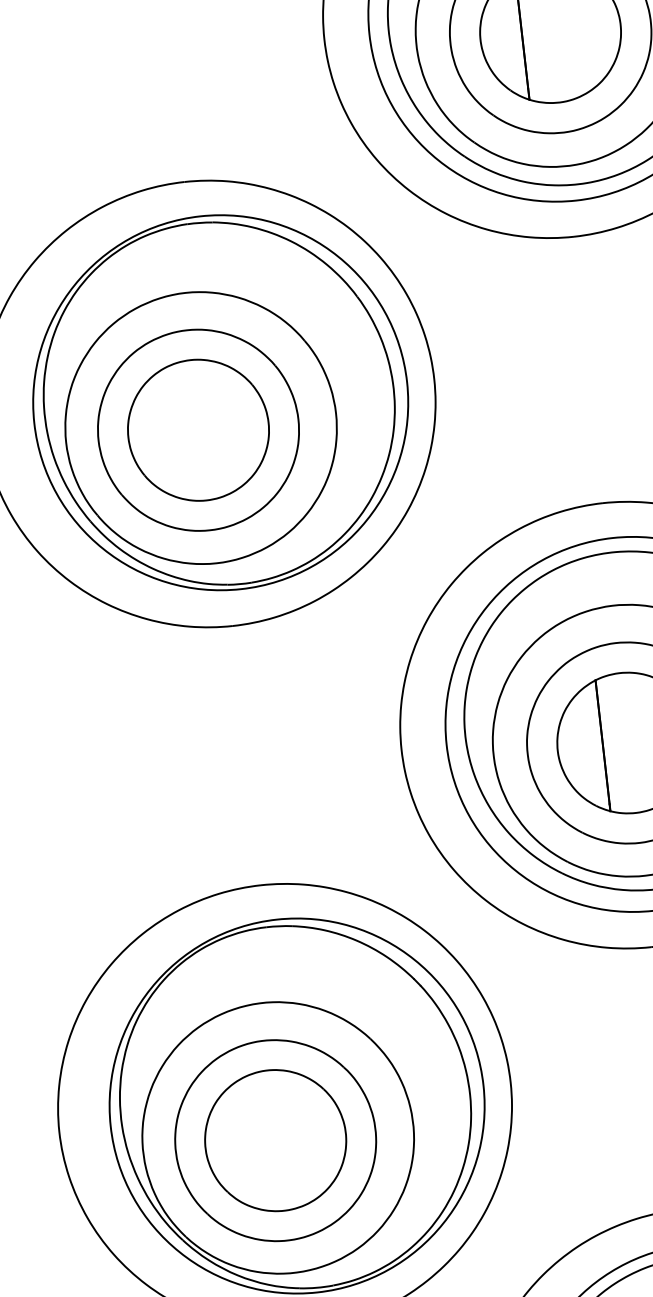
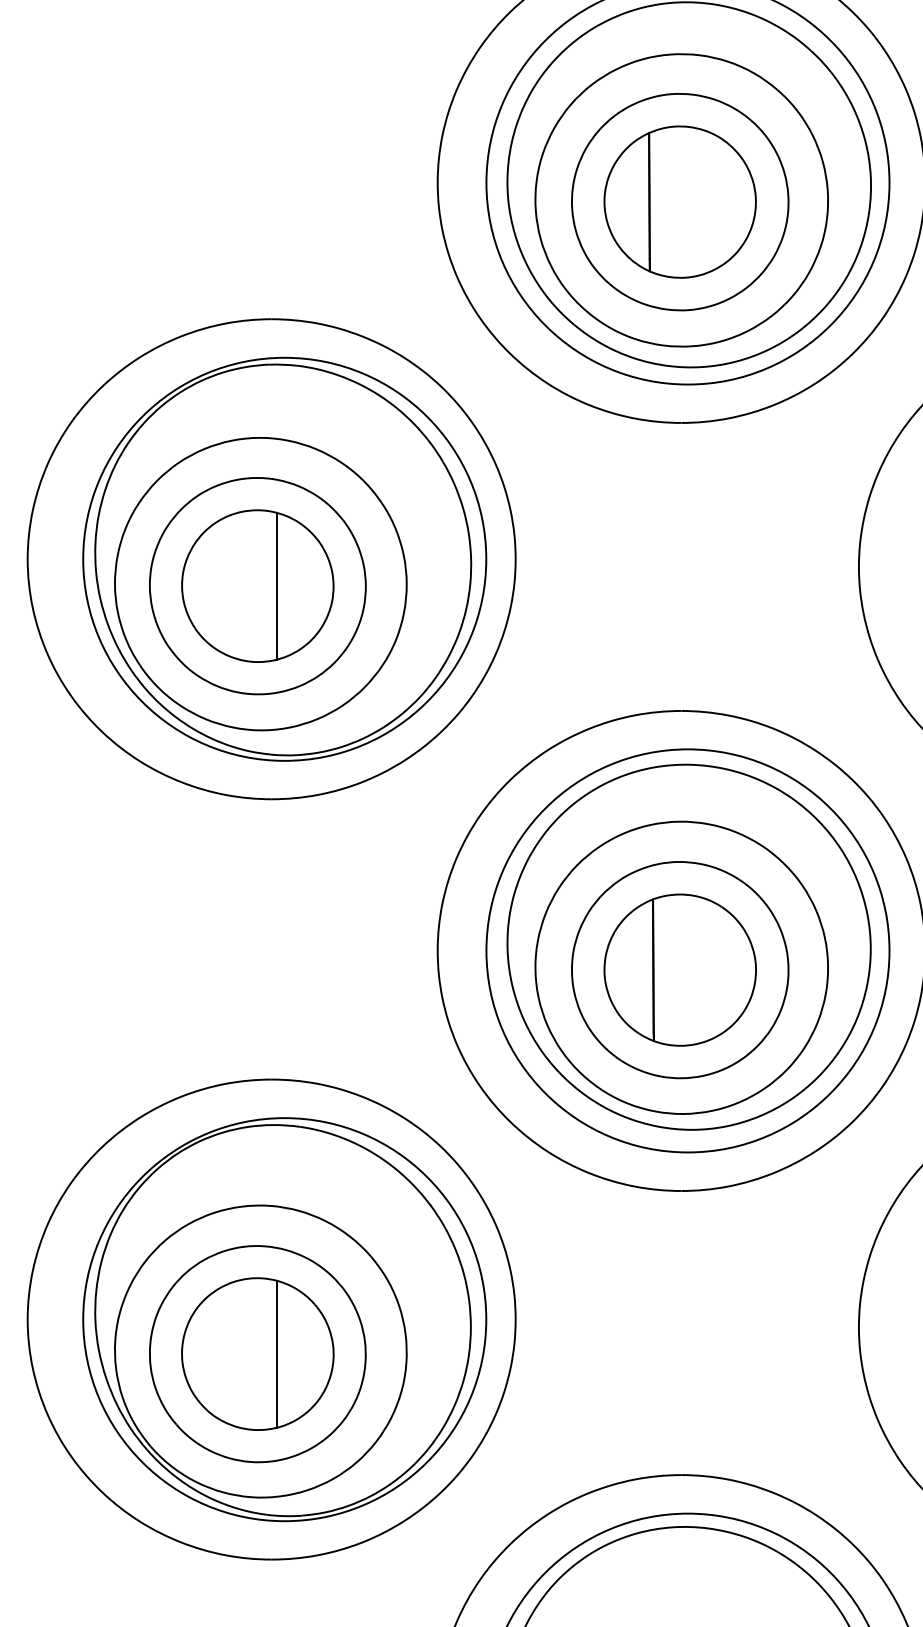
line: (216, 427) -> (277, 585), added
line: (293, 1138) -> (277, 1353), added

